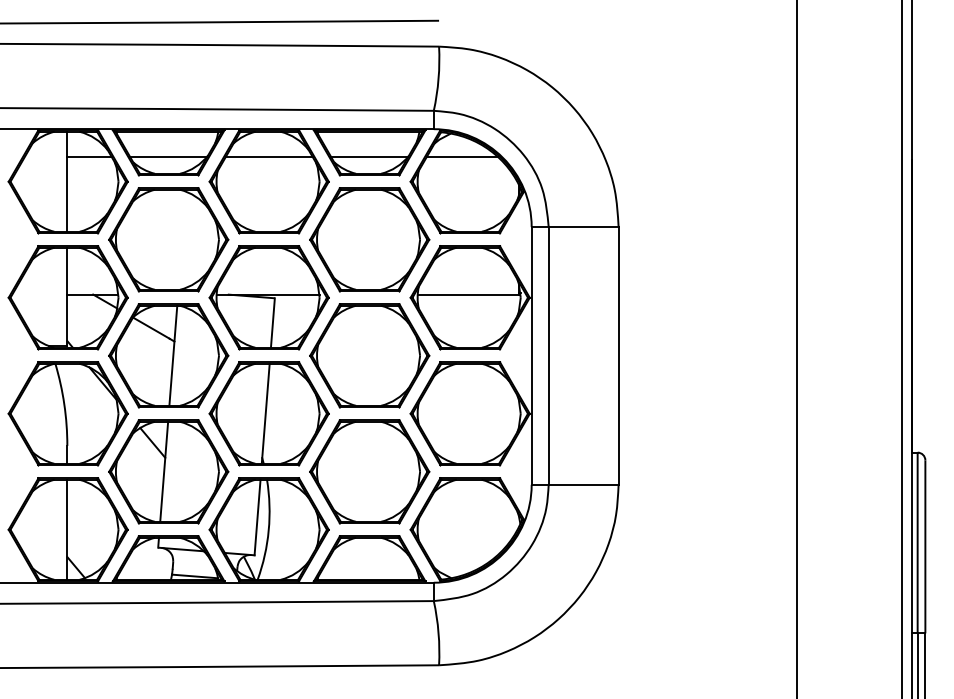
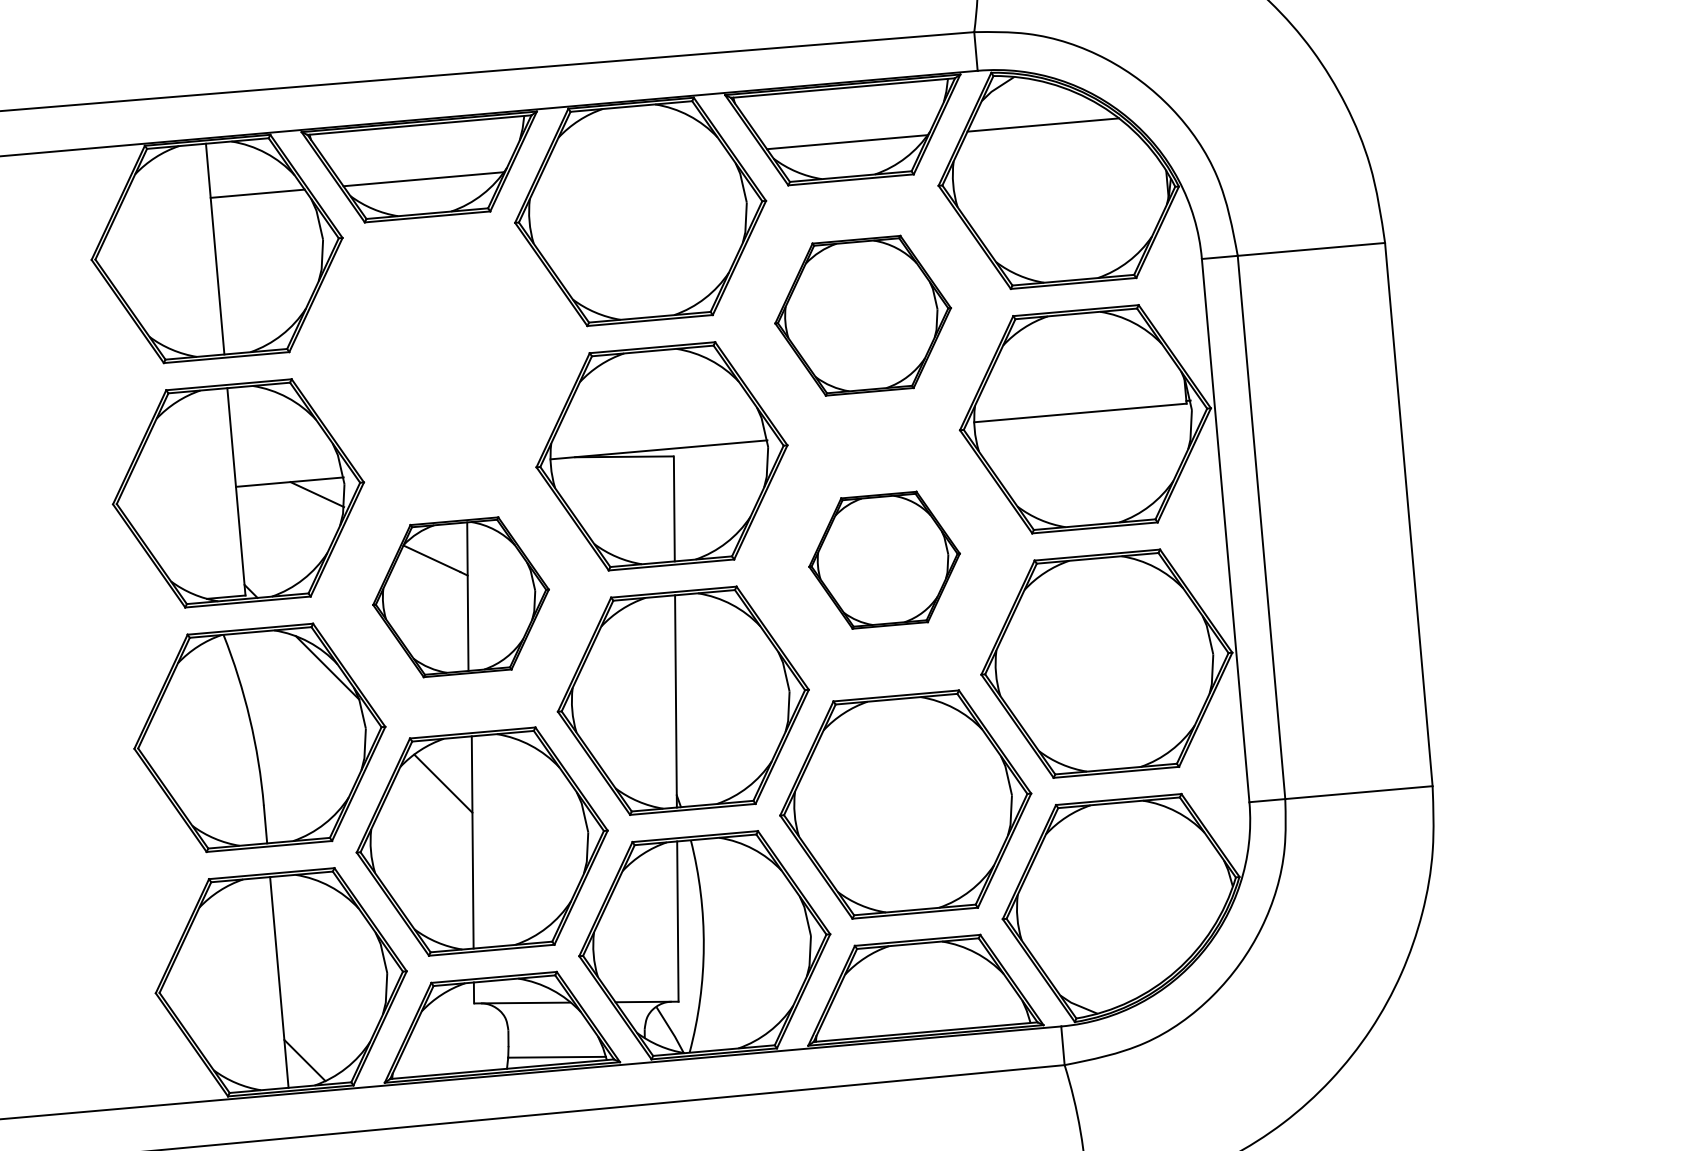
line: (268, 157) -> (634, 160), removed
part: (168, 239) -> (438, 352), removed
part: (369, 239) -> (862, 315), size x0.7
part: (168, 355) -> (460, 596), size x0.7
part: (369, 355) -> (883, 559), size x0.6

